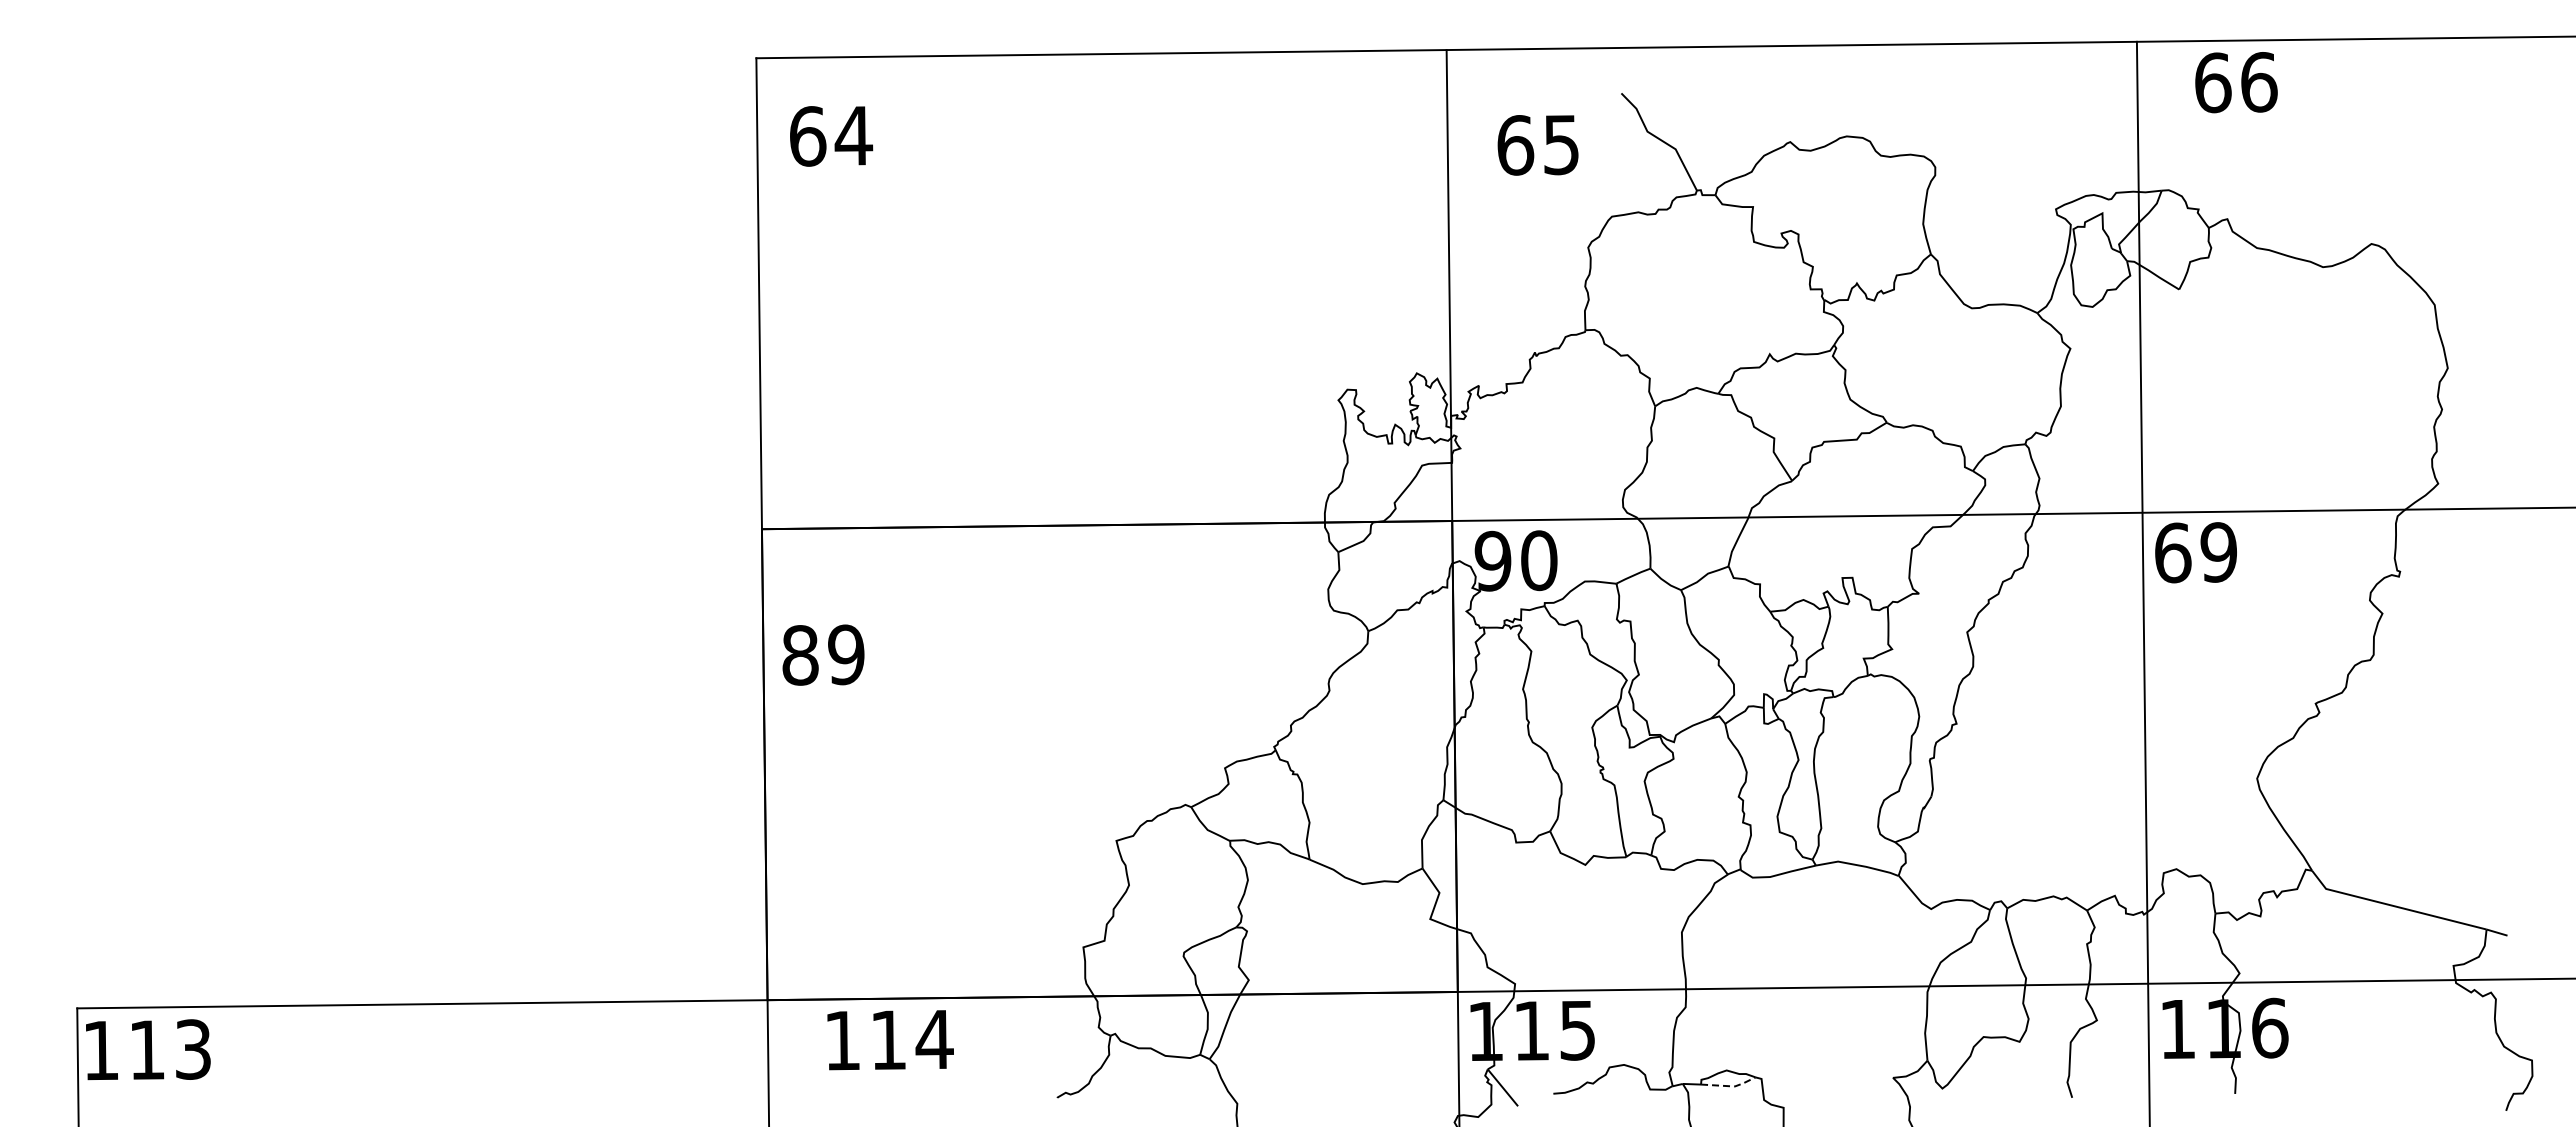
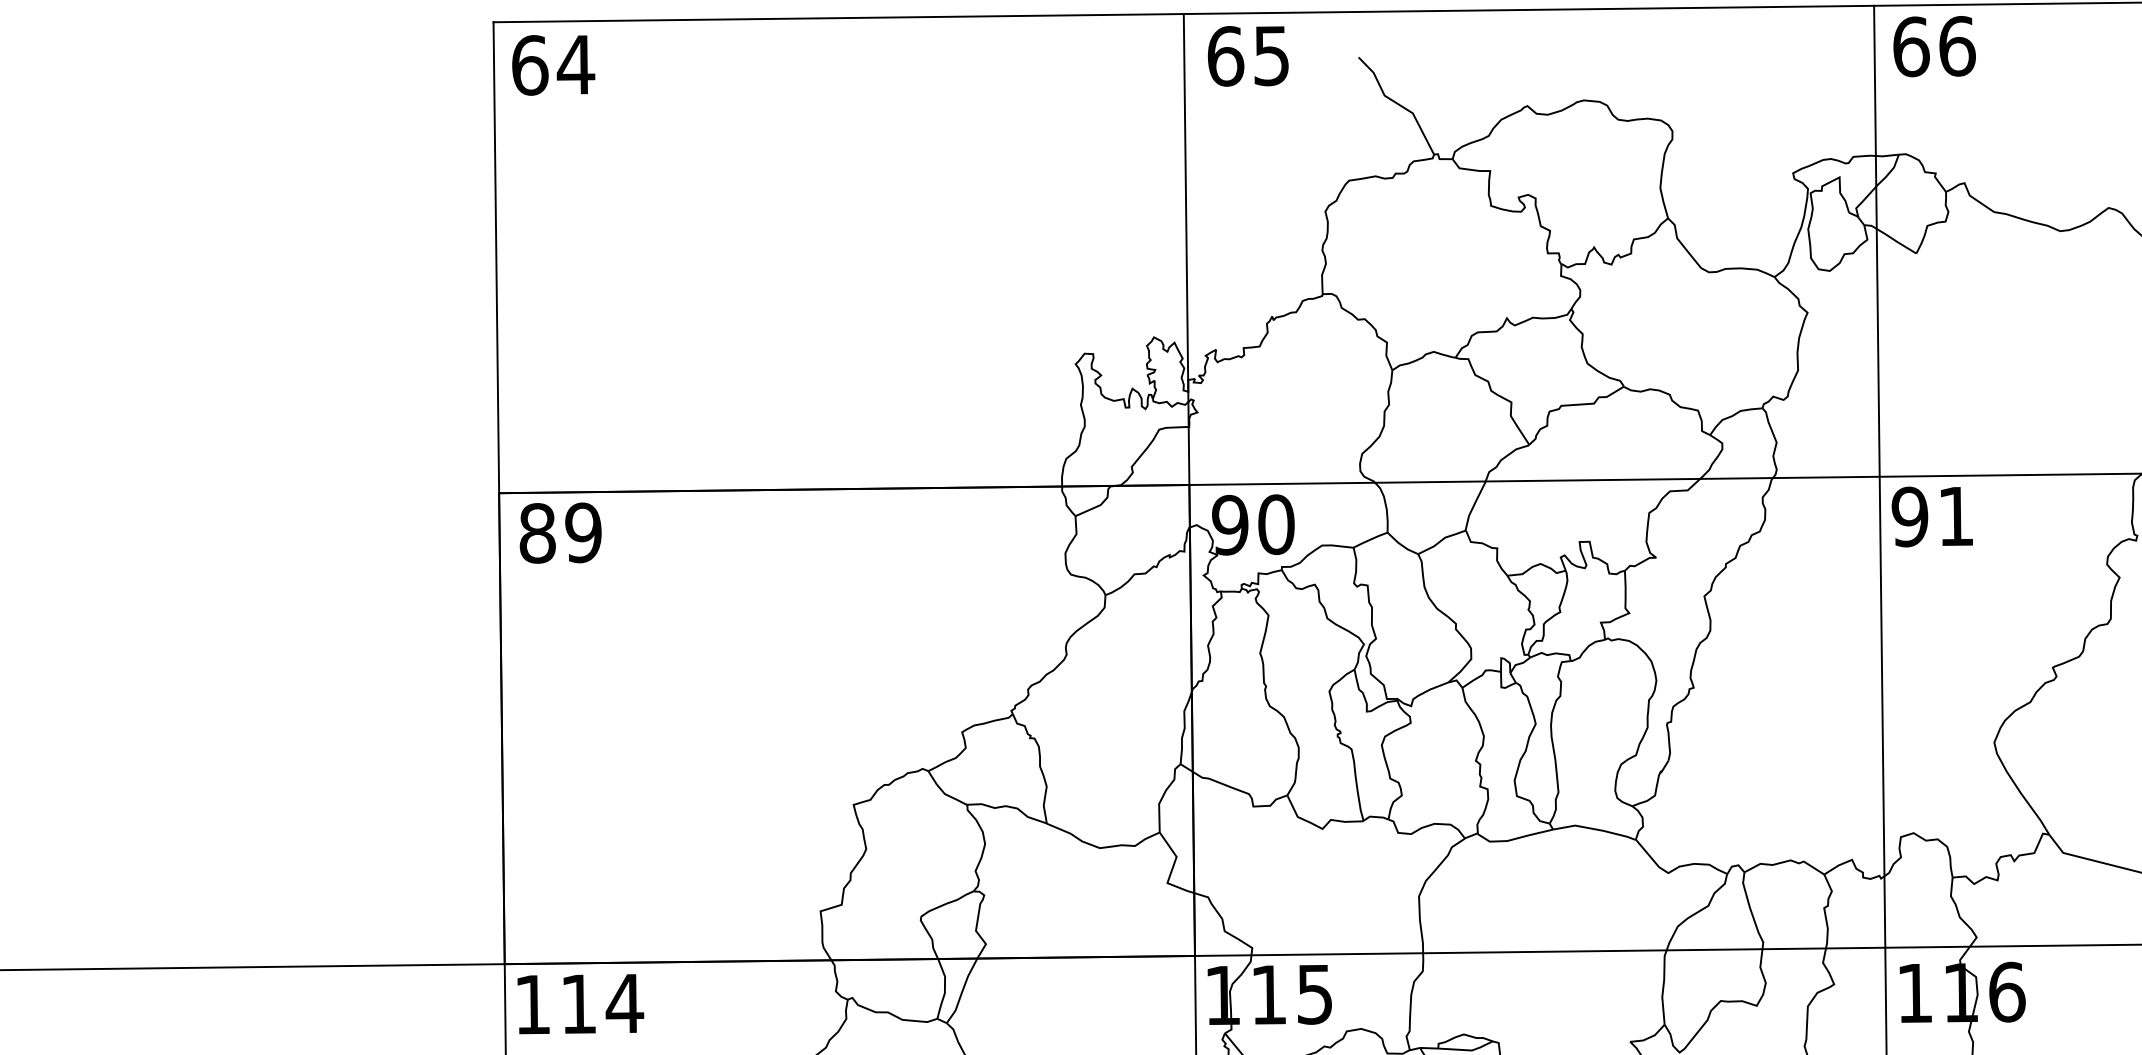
text: (2236, 82) -> (1934, 46), moved
text: (831, 136) -> (553, 65), moved
text: (1537, 145) -> (1247, 56), moved
text: (2195, 552) -> (1932, 516), 69 -> 91
text: (823, 654) -> (560, 532), moved
text: (890, 1040) -> (580, 1004), moved
line: (1730, 1086) -> (1467, 1050), dashed -> solid

